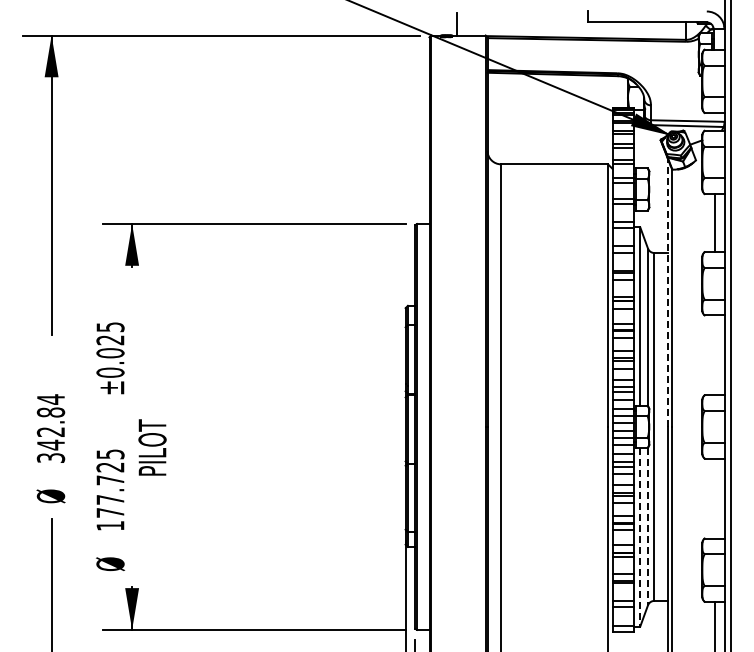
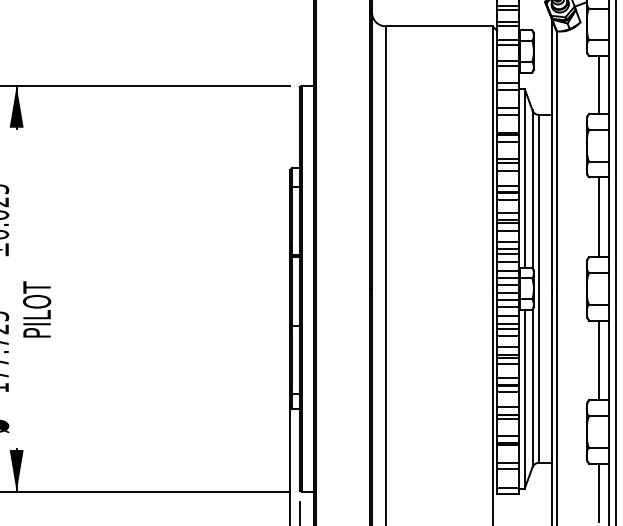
line: (667, 292) -> (552, 154), dashed -> solid
line: (714, 355) -> (599, 217), added
line: (714, 498) -> (599, 360), added
line: (647, 526) -> (532, 388), dashed -> solid
line: (640, 537) -> (525, 399), dashed -> solid

